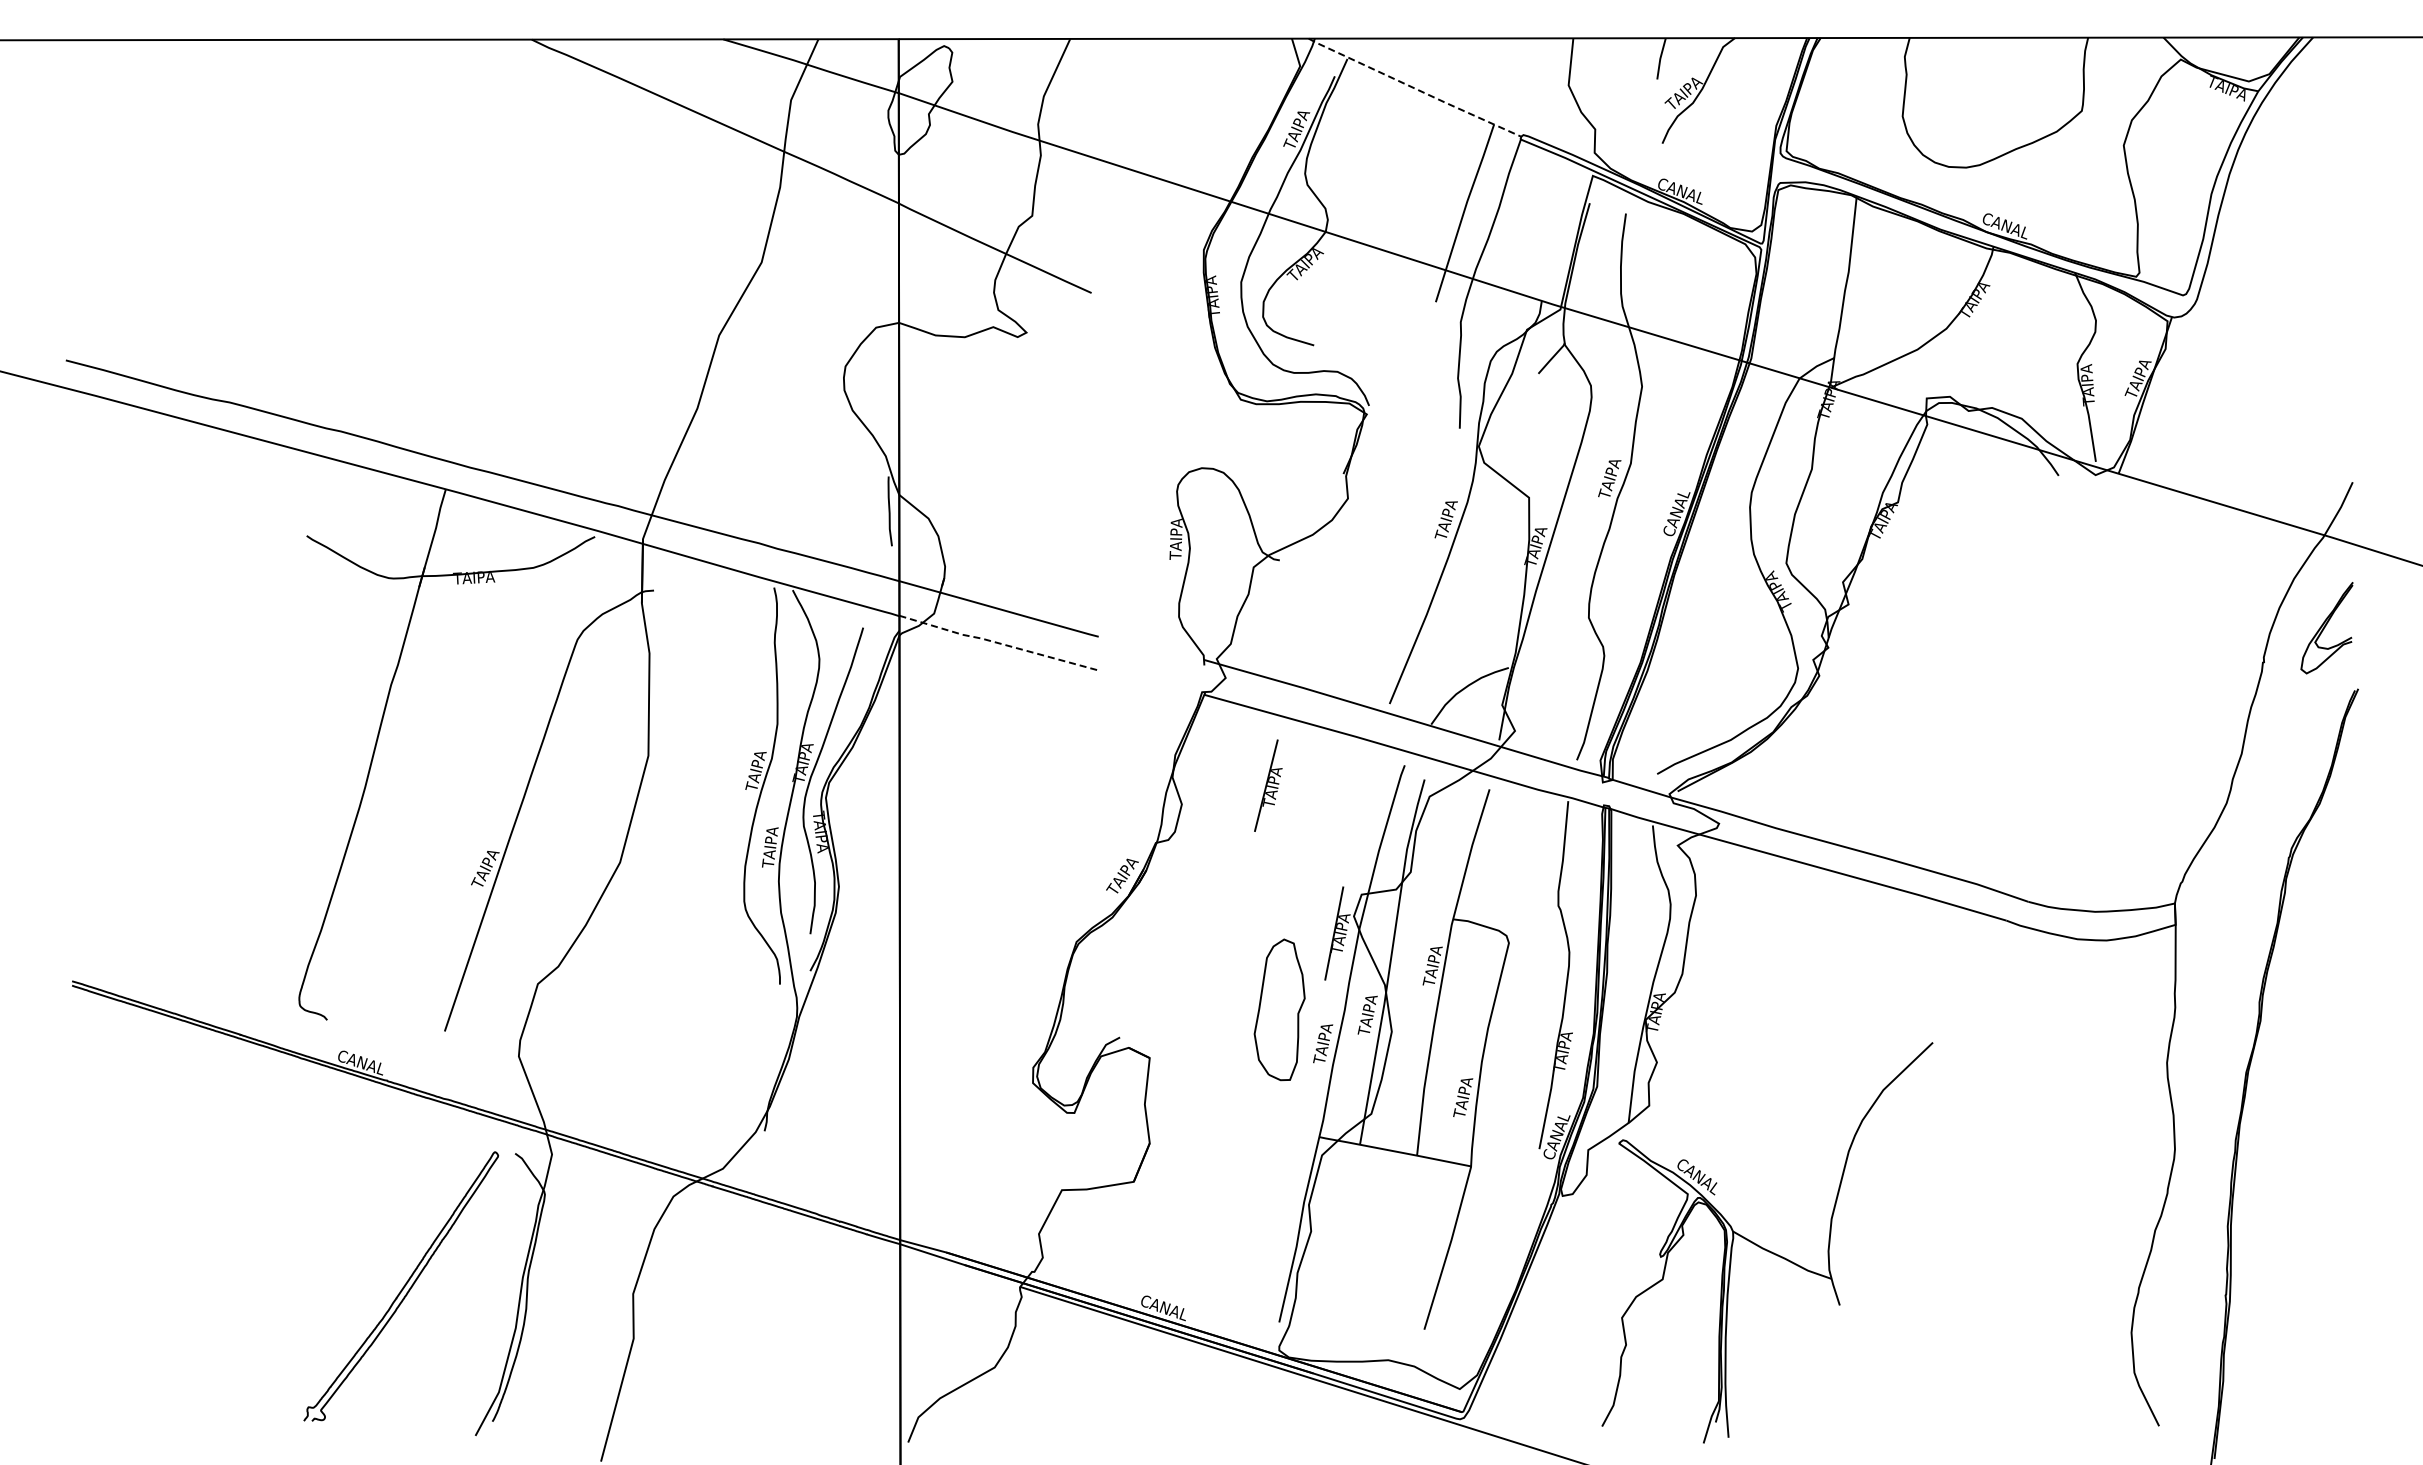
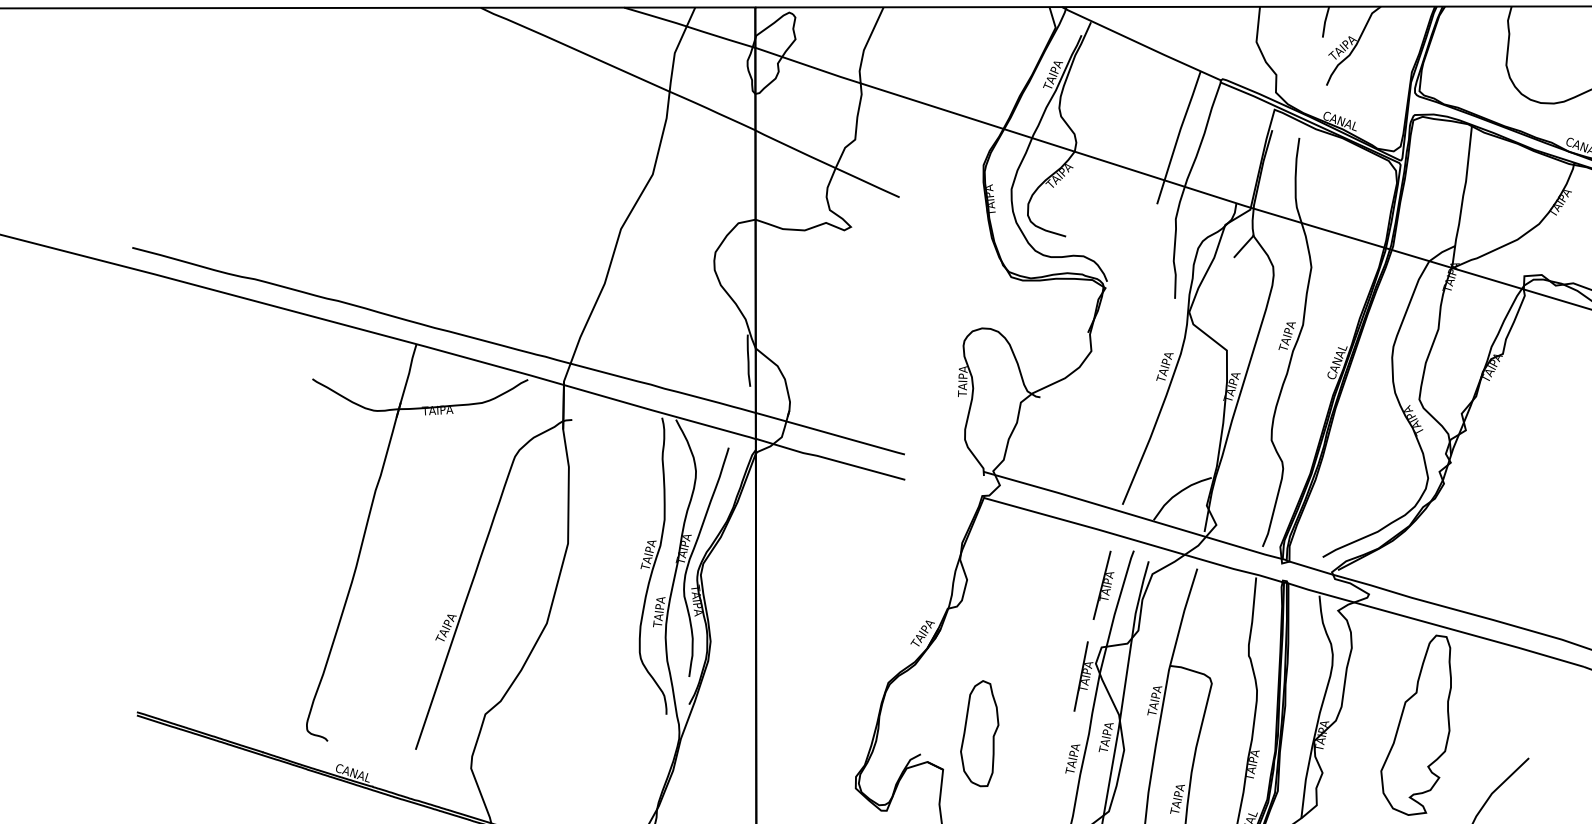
line: (1414, 88) -> (1141, 44), dashed -> solid
line: (998, 643) -> (829, 459), dashed -> solid
part: (1268, 785) -> (1103, 585), moved
part: (1781, 998) -> (1415, 725), added
part: (1279, 1009) -> (979, 733), moved

